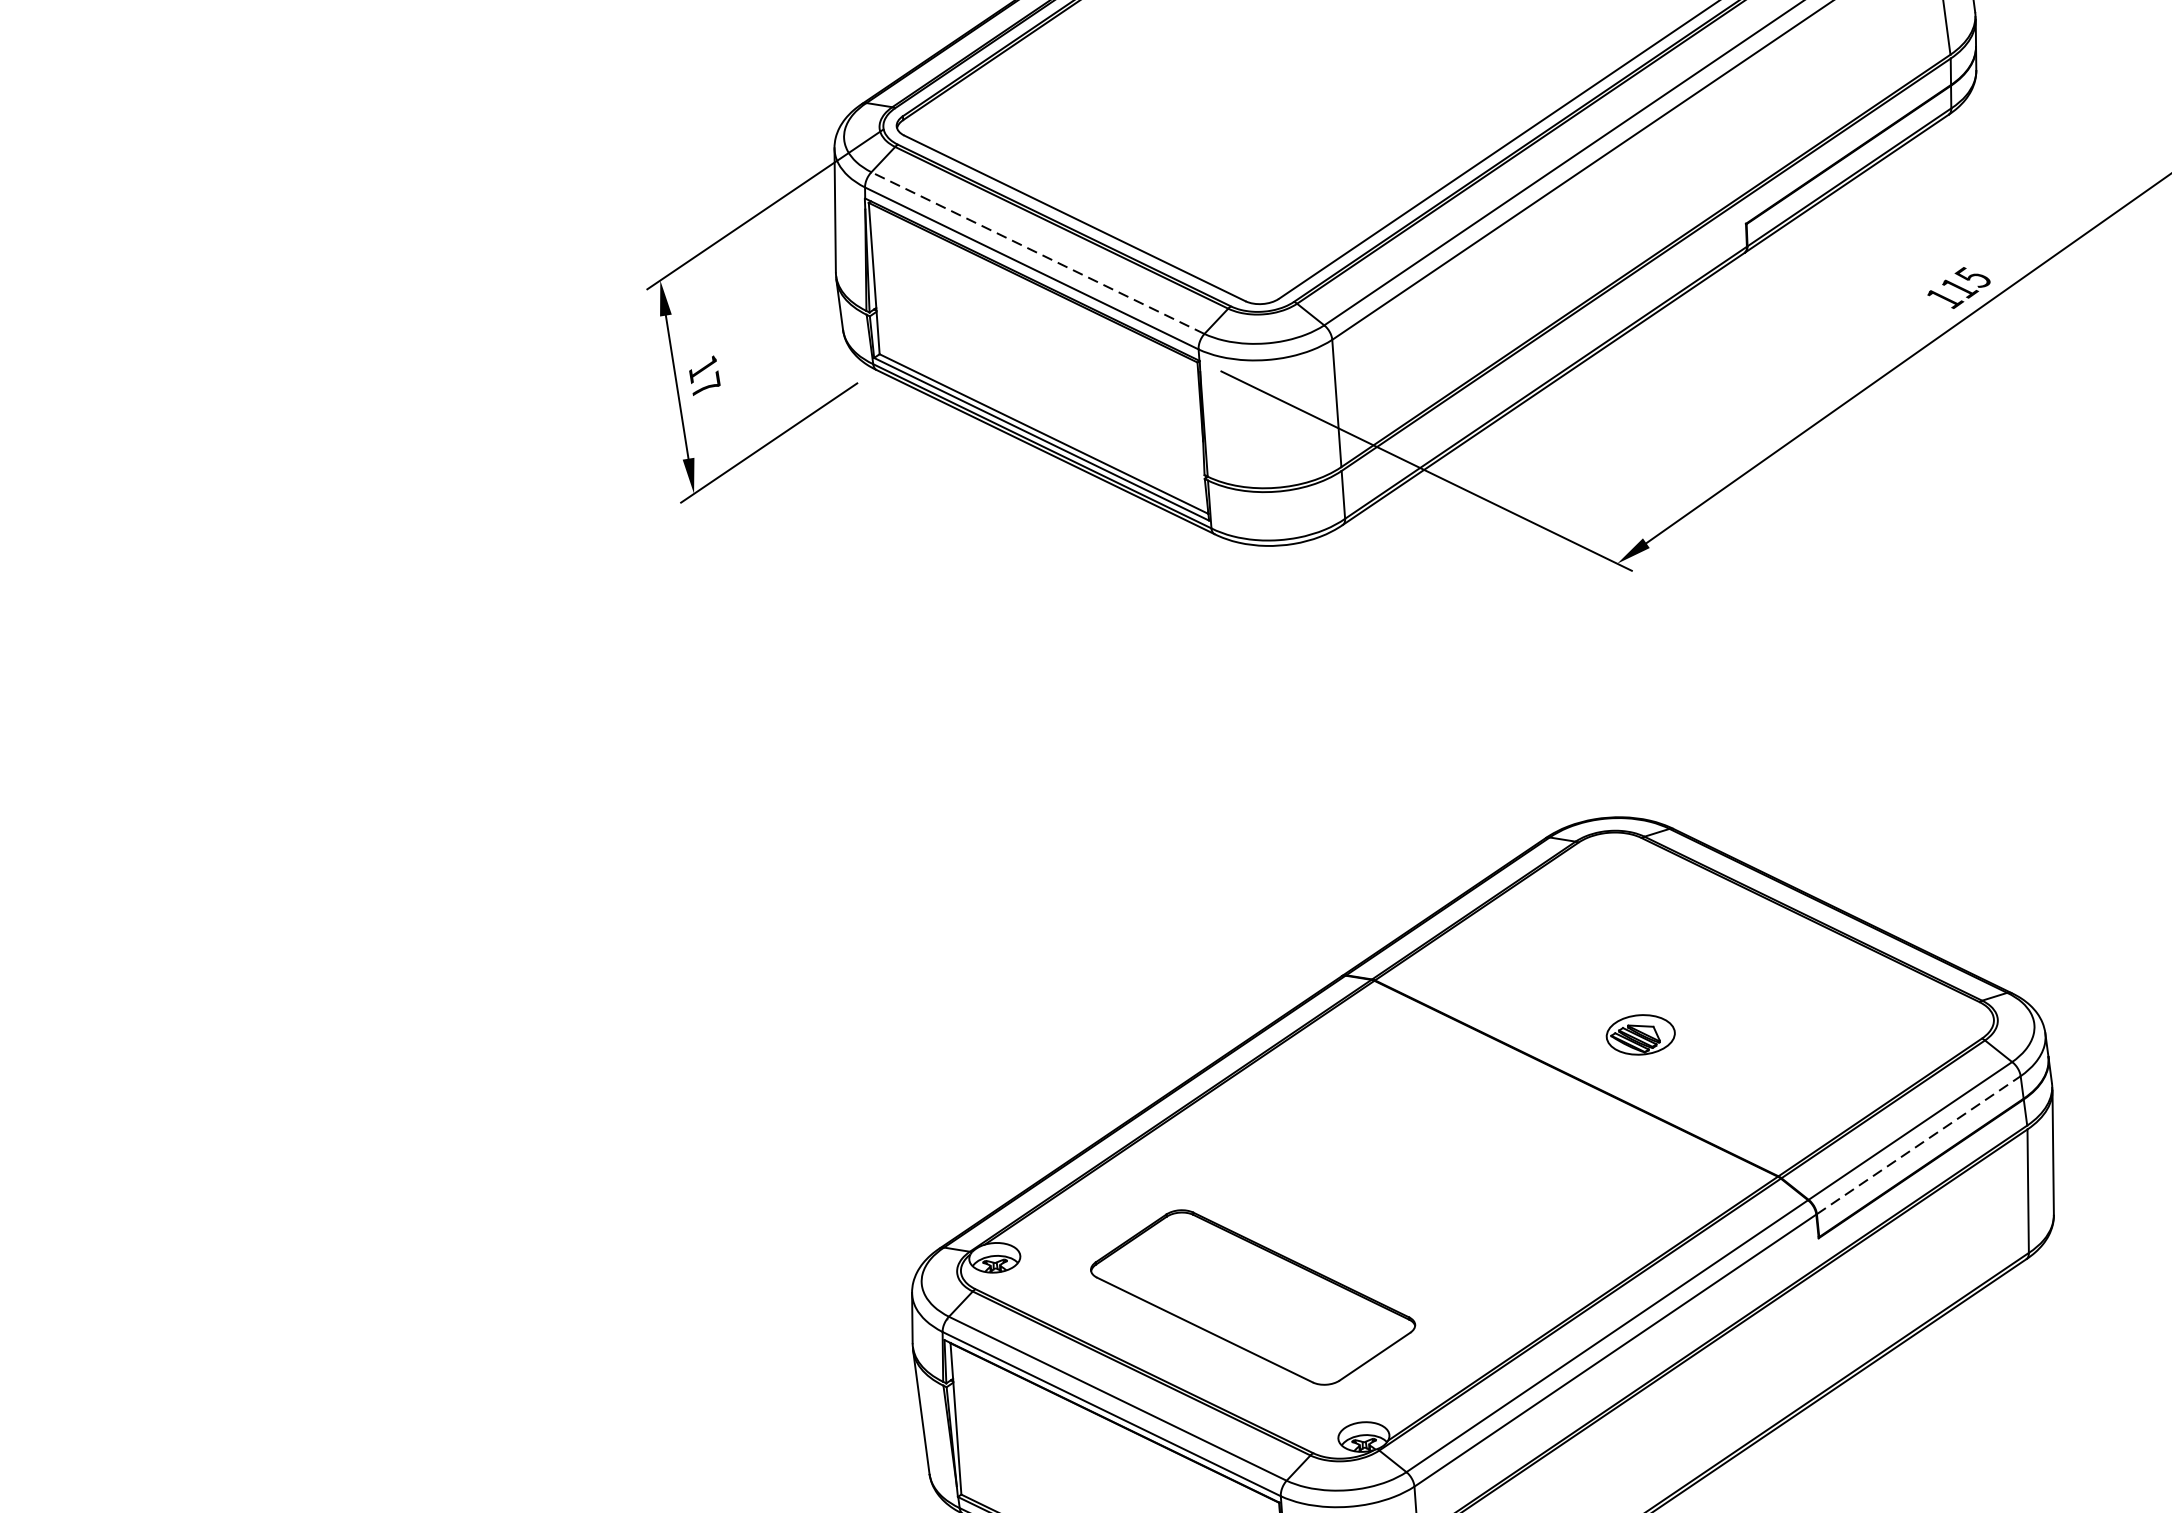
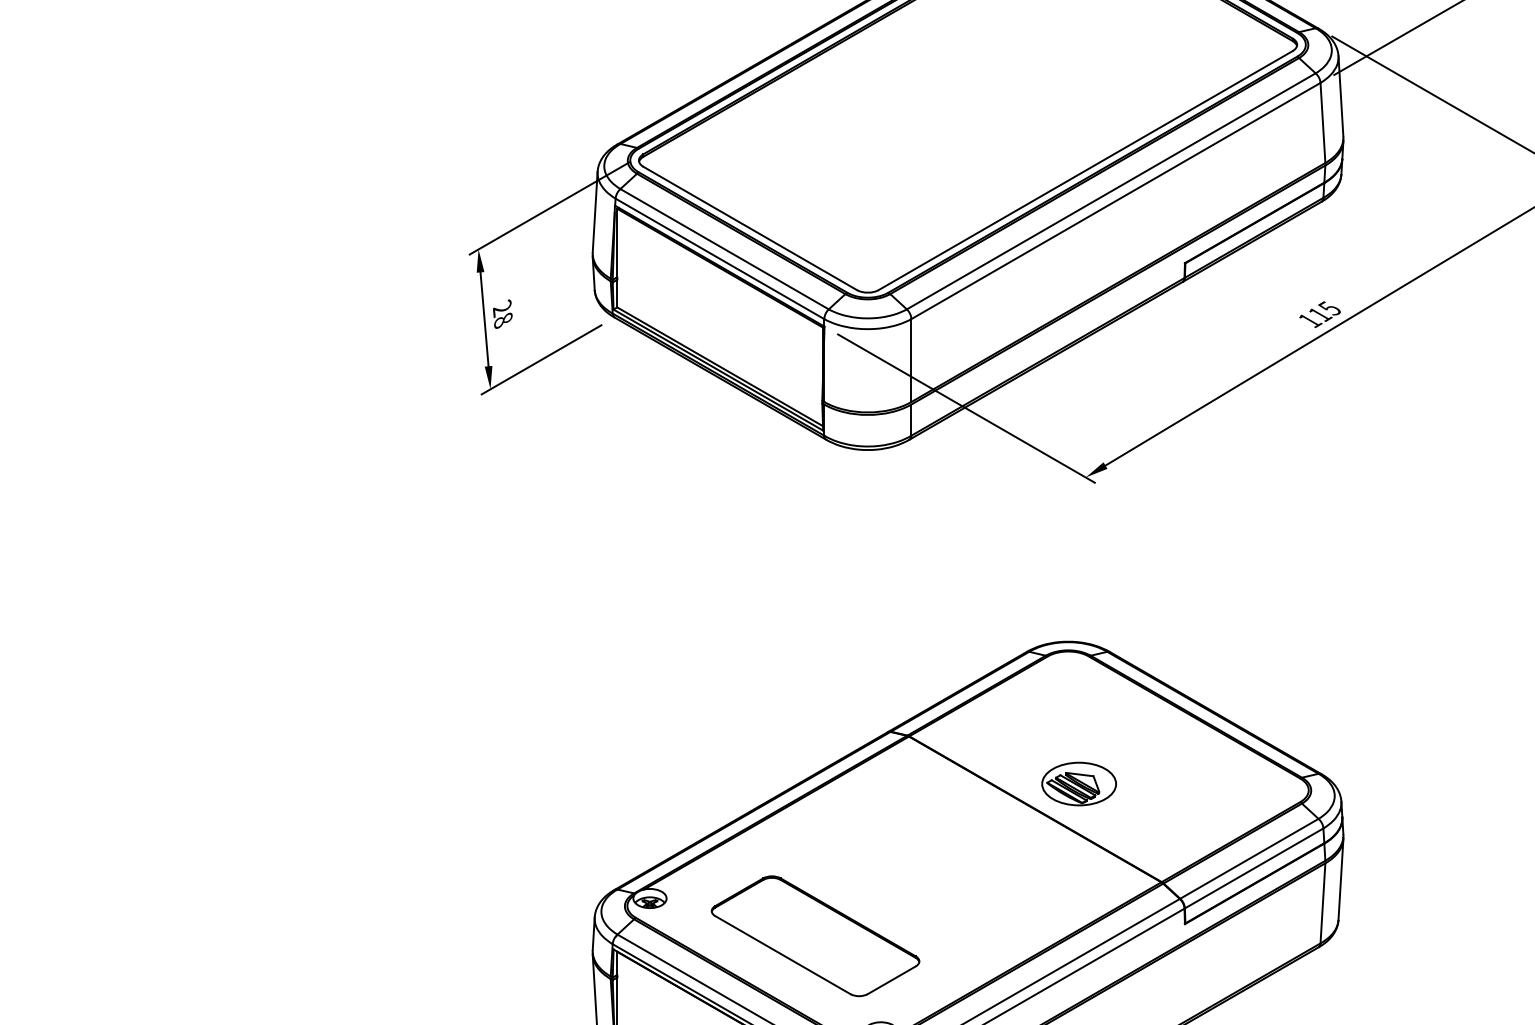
line: (1037, 252) -> (724, 248), dashed -> solid
text: (704, 376) -> (502, 313), 17 -> 28
part: (1639, 1034) -> (1078, 783), size x1.67
line: (1919, 1145) -> (1254, 868), dashed -> solid

